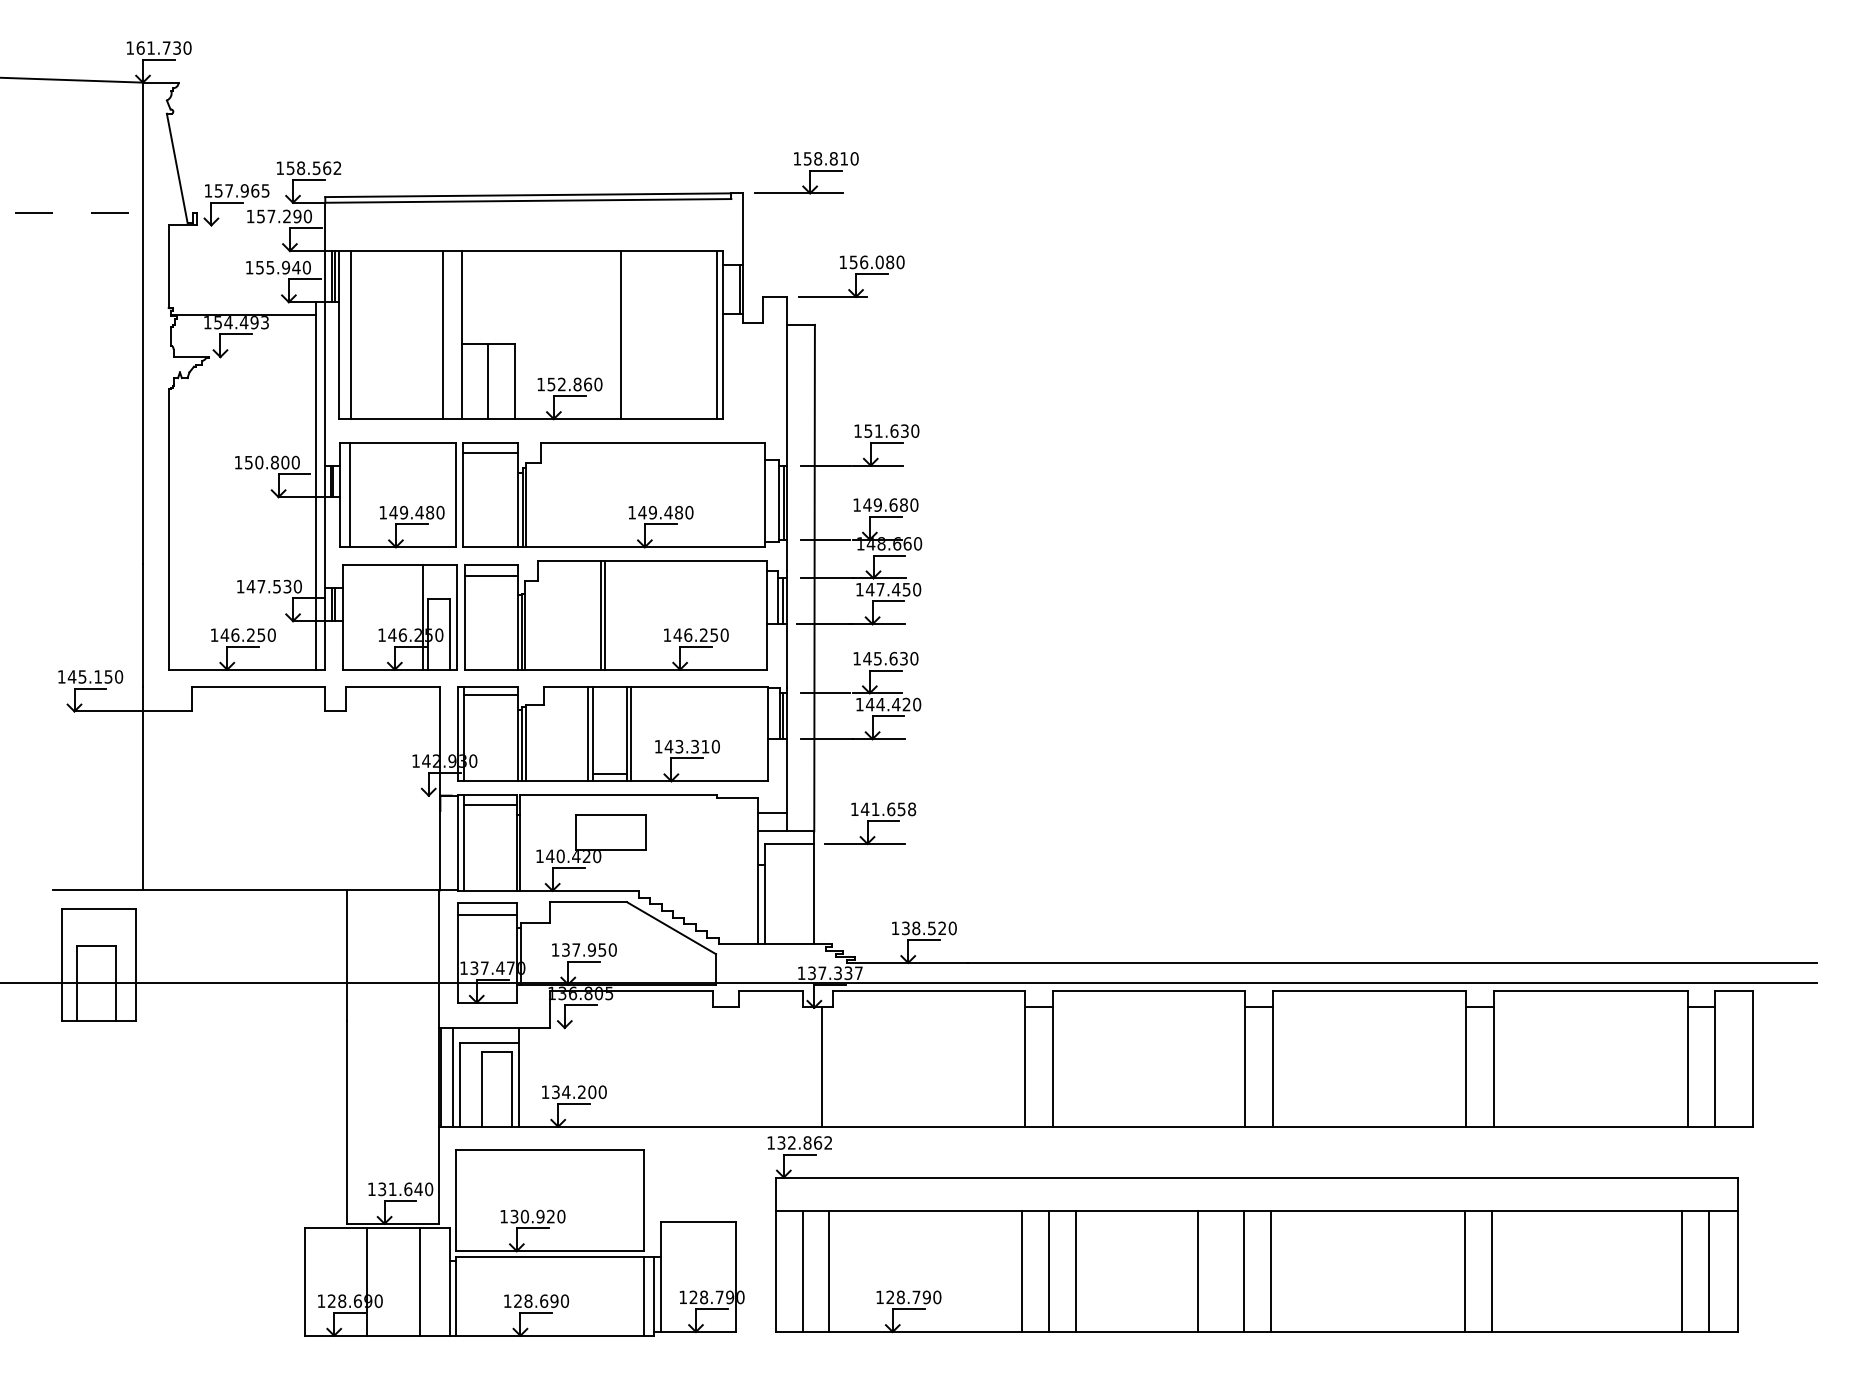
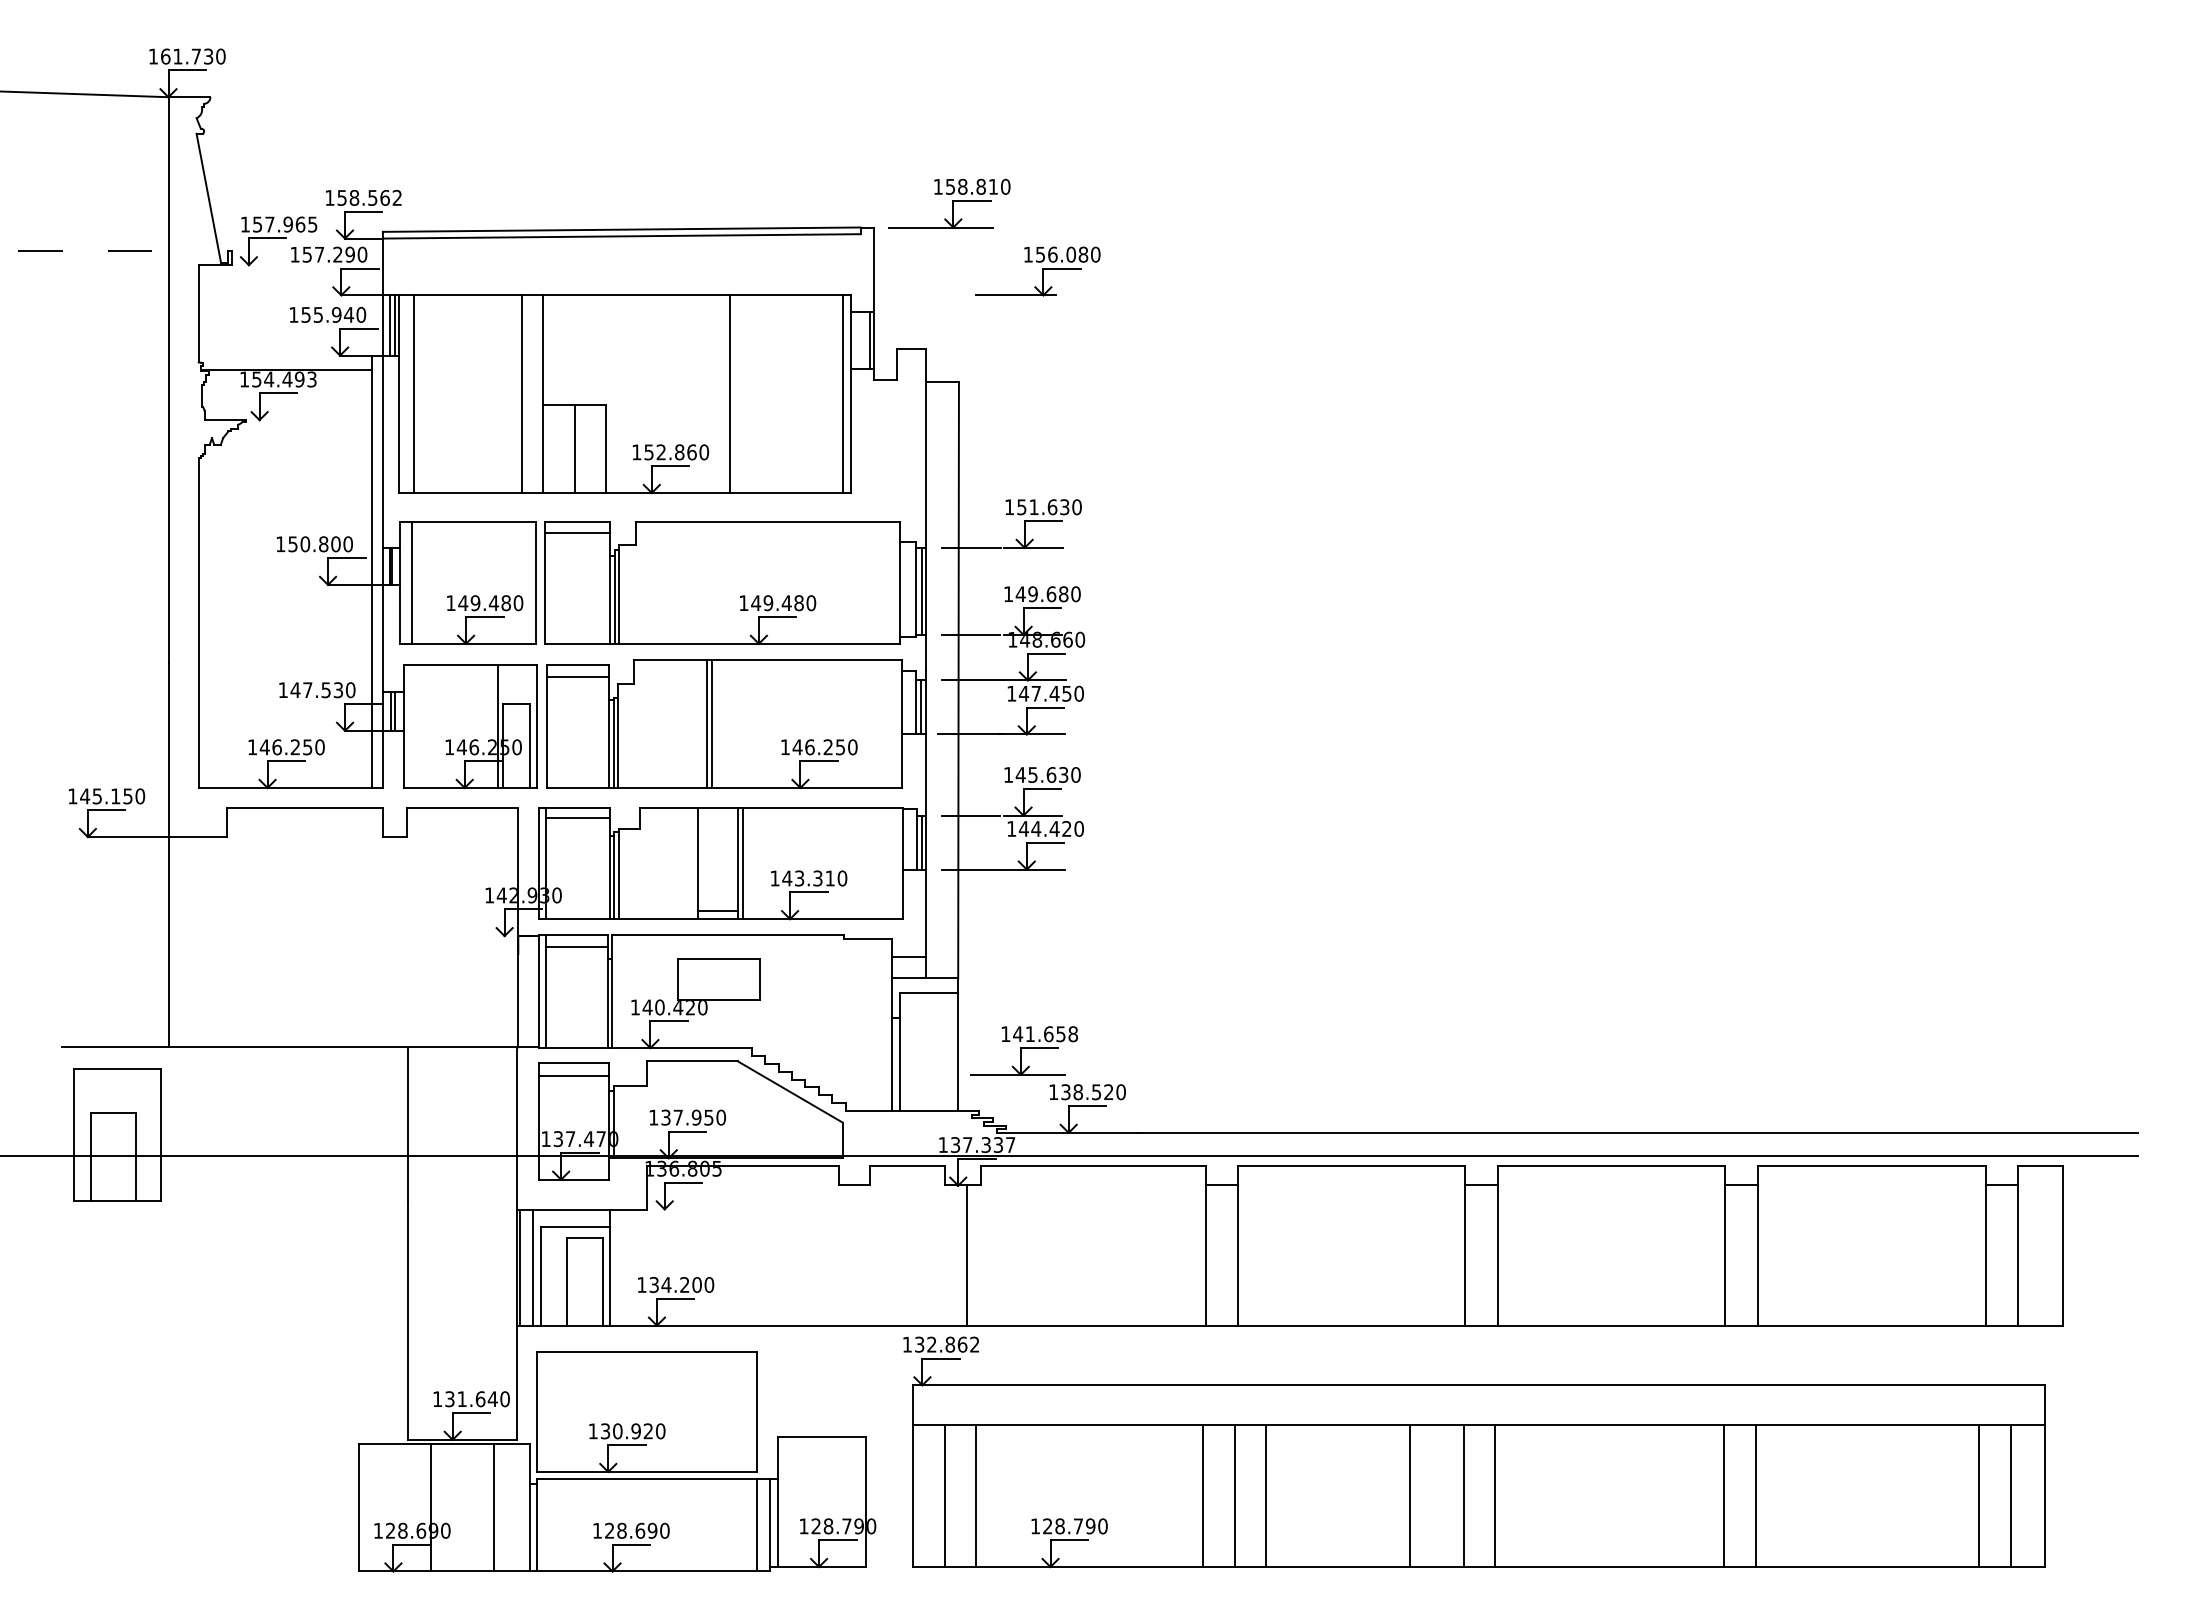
part: (851, 276) -> (1037, 271), moved
line: (588, 733) -> (692, 863), removed
part: (869, 823) -> (1023, 1050), moved

